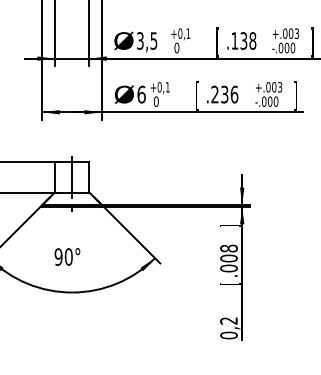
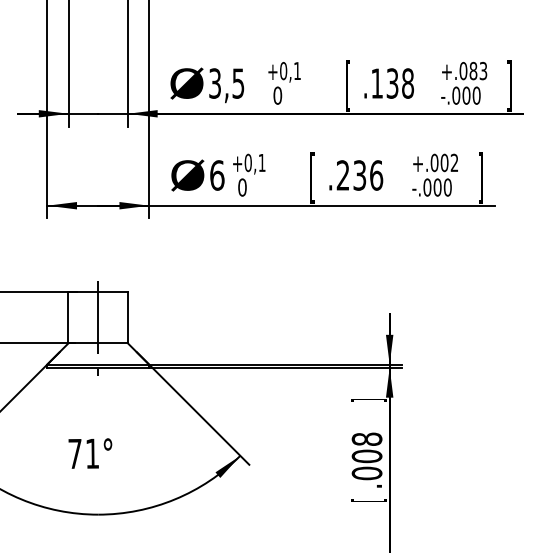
text: (290, 33) -> (472, 70), +.003 -> +.083
text: (280, 87) -> (455, 163), +.003 -> +.002
text: (63, 256) -> (83, 452), 90° -> 71°

